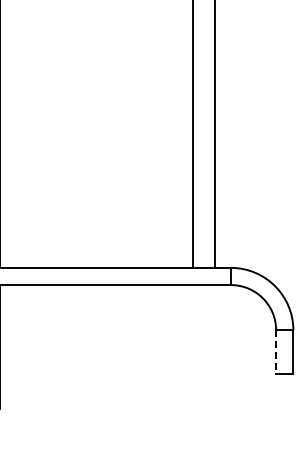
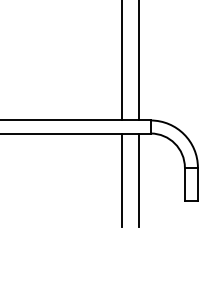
line: (192, 346) -> (121, 180), added
line: (215, 346) -> (138, 180), added
line: (276, 352) -> (185, 184), dashed -> solid

